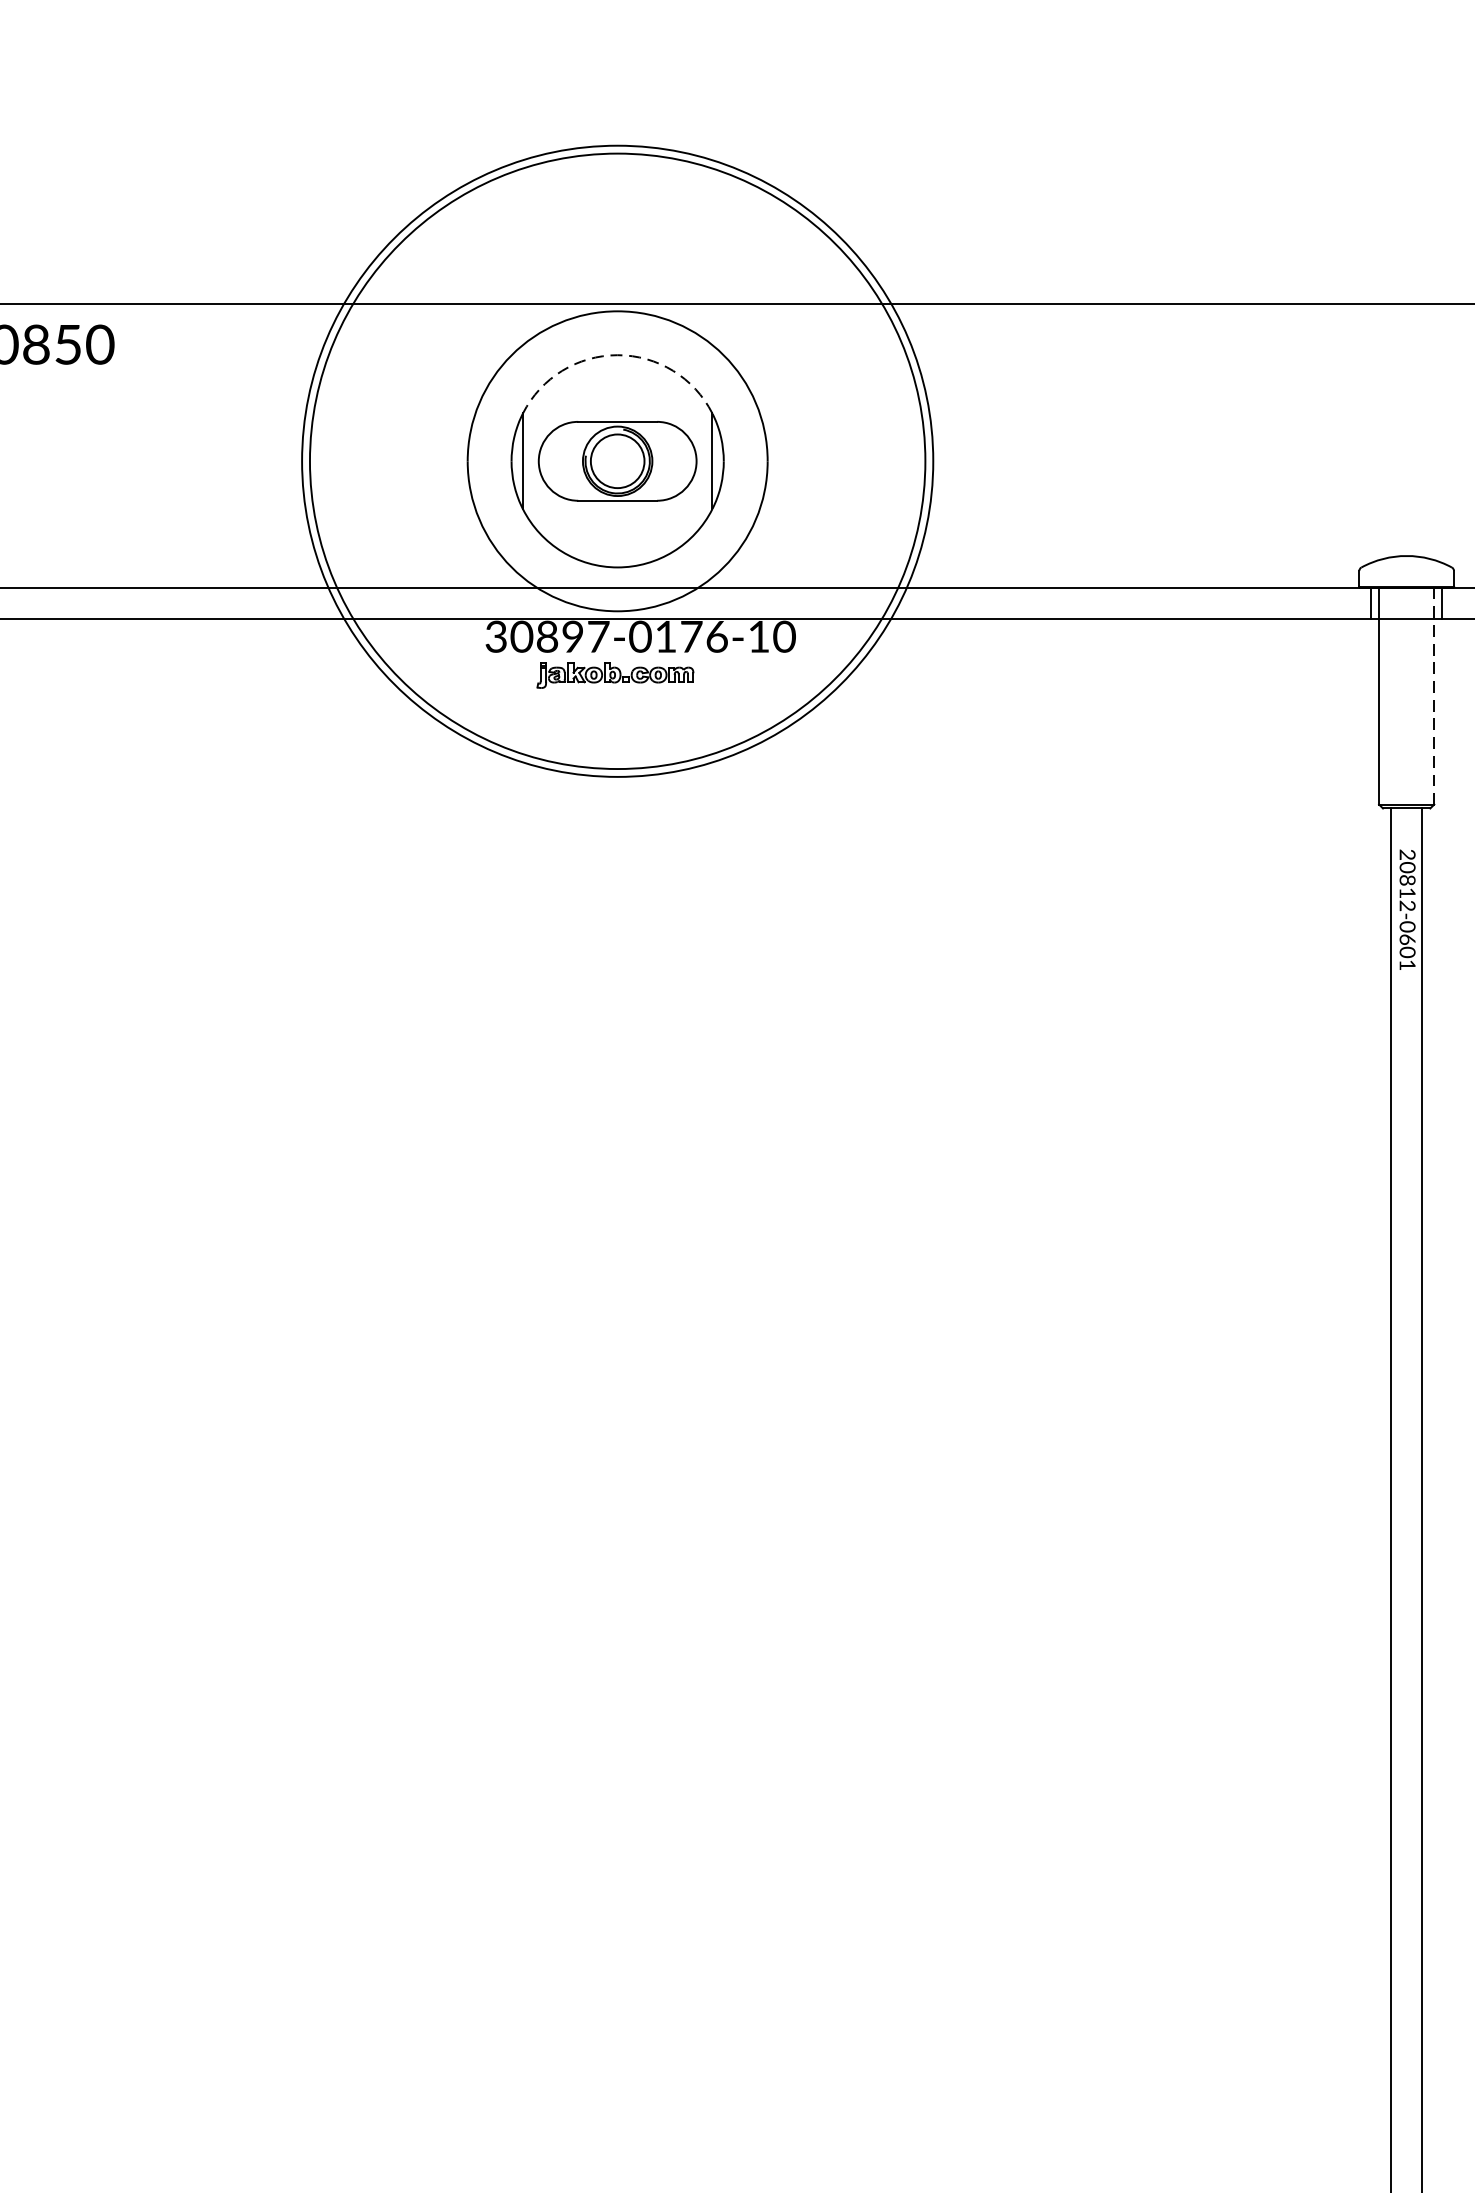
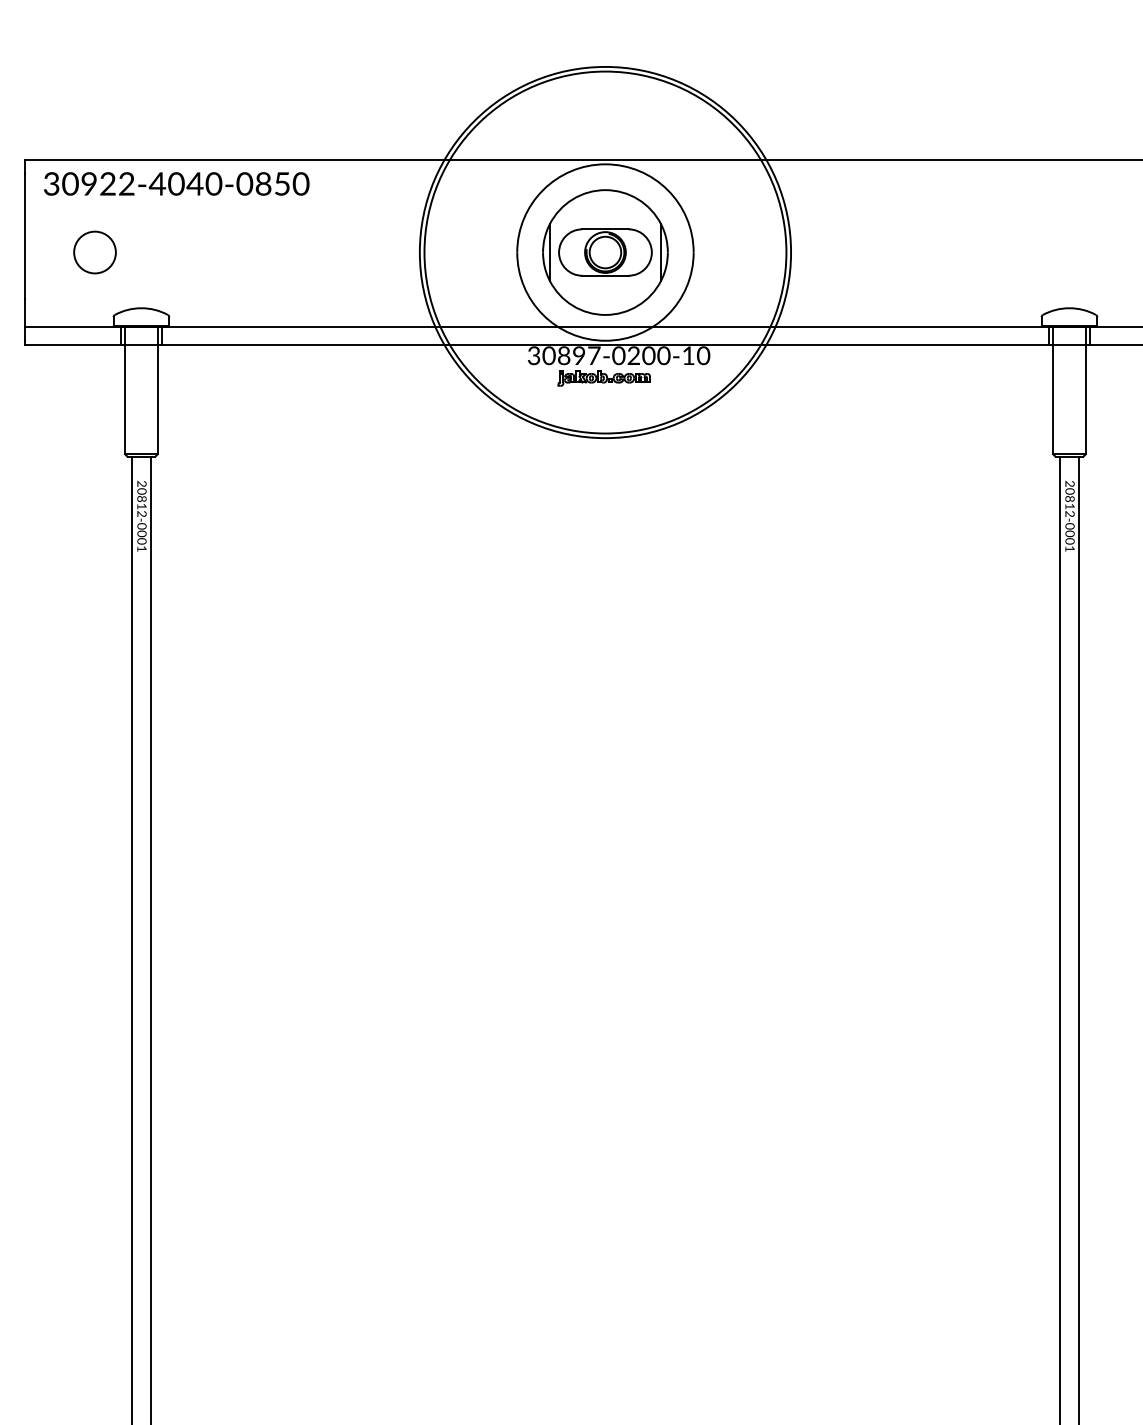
arc: (617, 355) -> (605, 190), dashed -> solid
text: (690, 636) -> (648, 355), 30897-0176-10 -> 30897-0200-10
line: (1433, 695) -> (1085, 390), dashed -> solid
text: (1408, 939) -> (1070, 533), 20812-0601 -> 20812-0001

